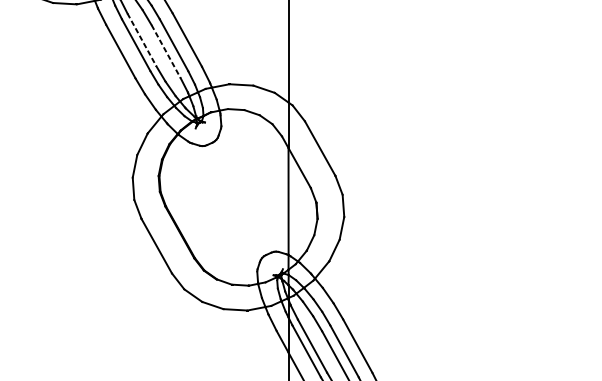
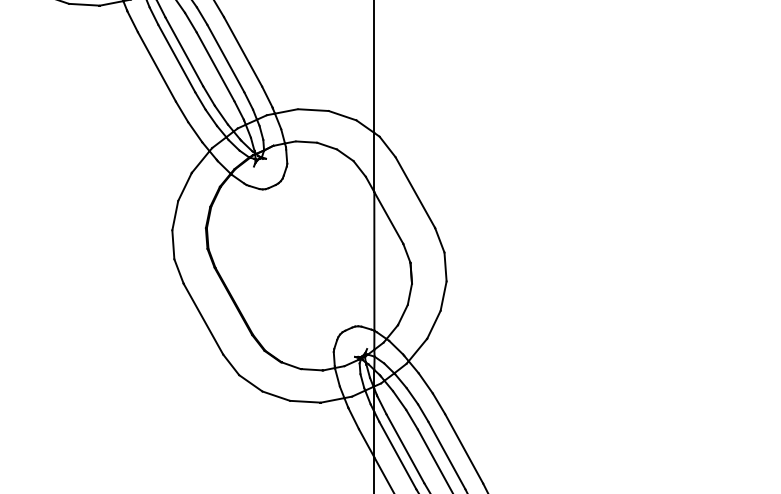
line: (142, 40) -> (184, 52), dashed -> solid
line: (166, 52) -> (215, 67), dashed -> solid

